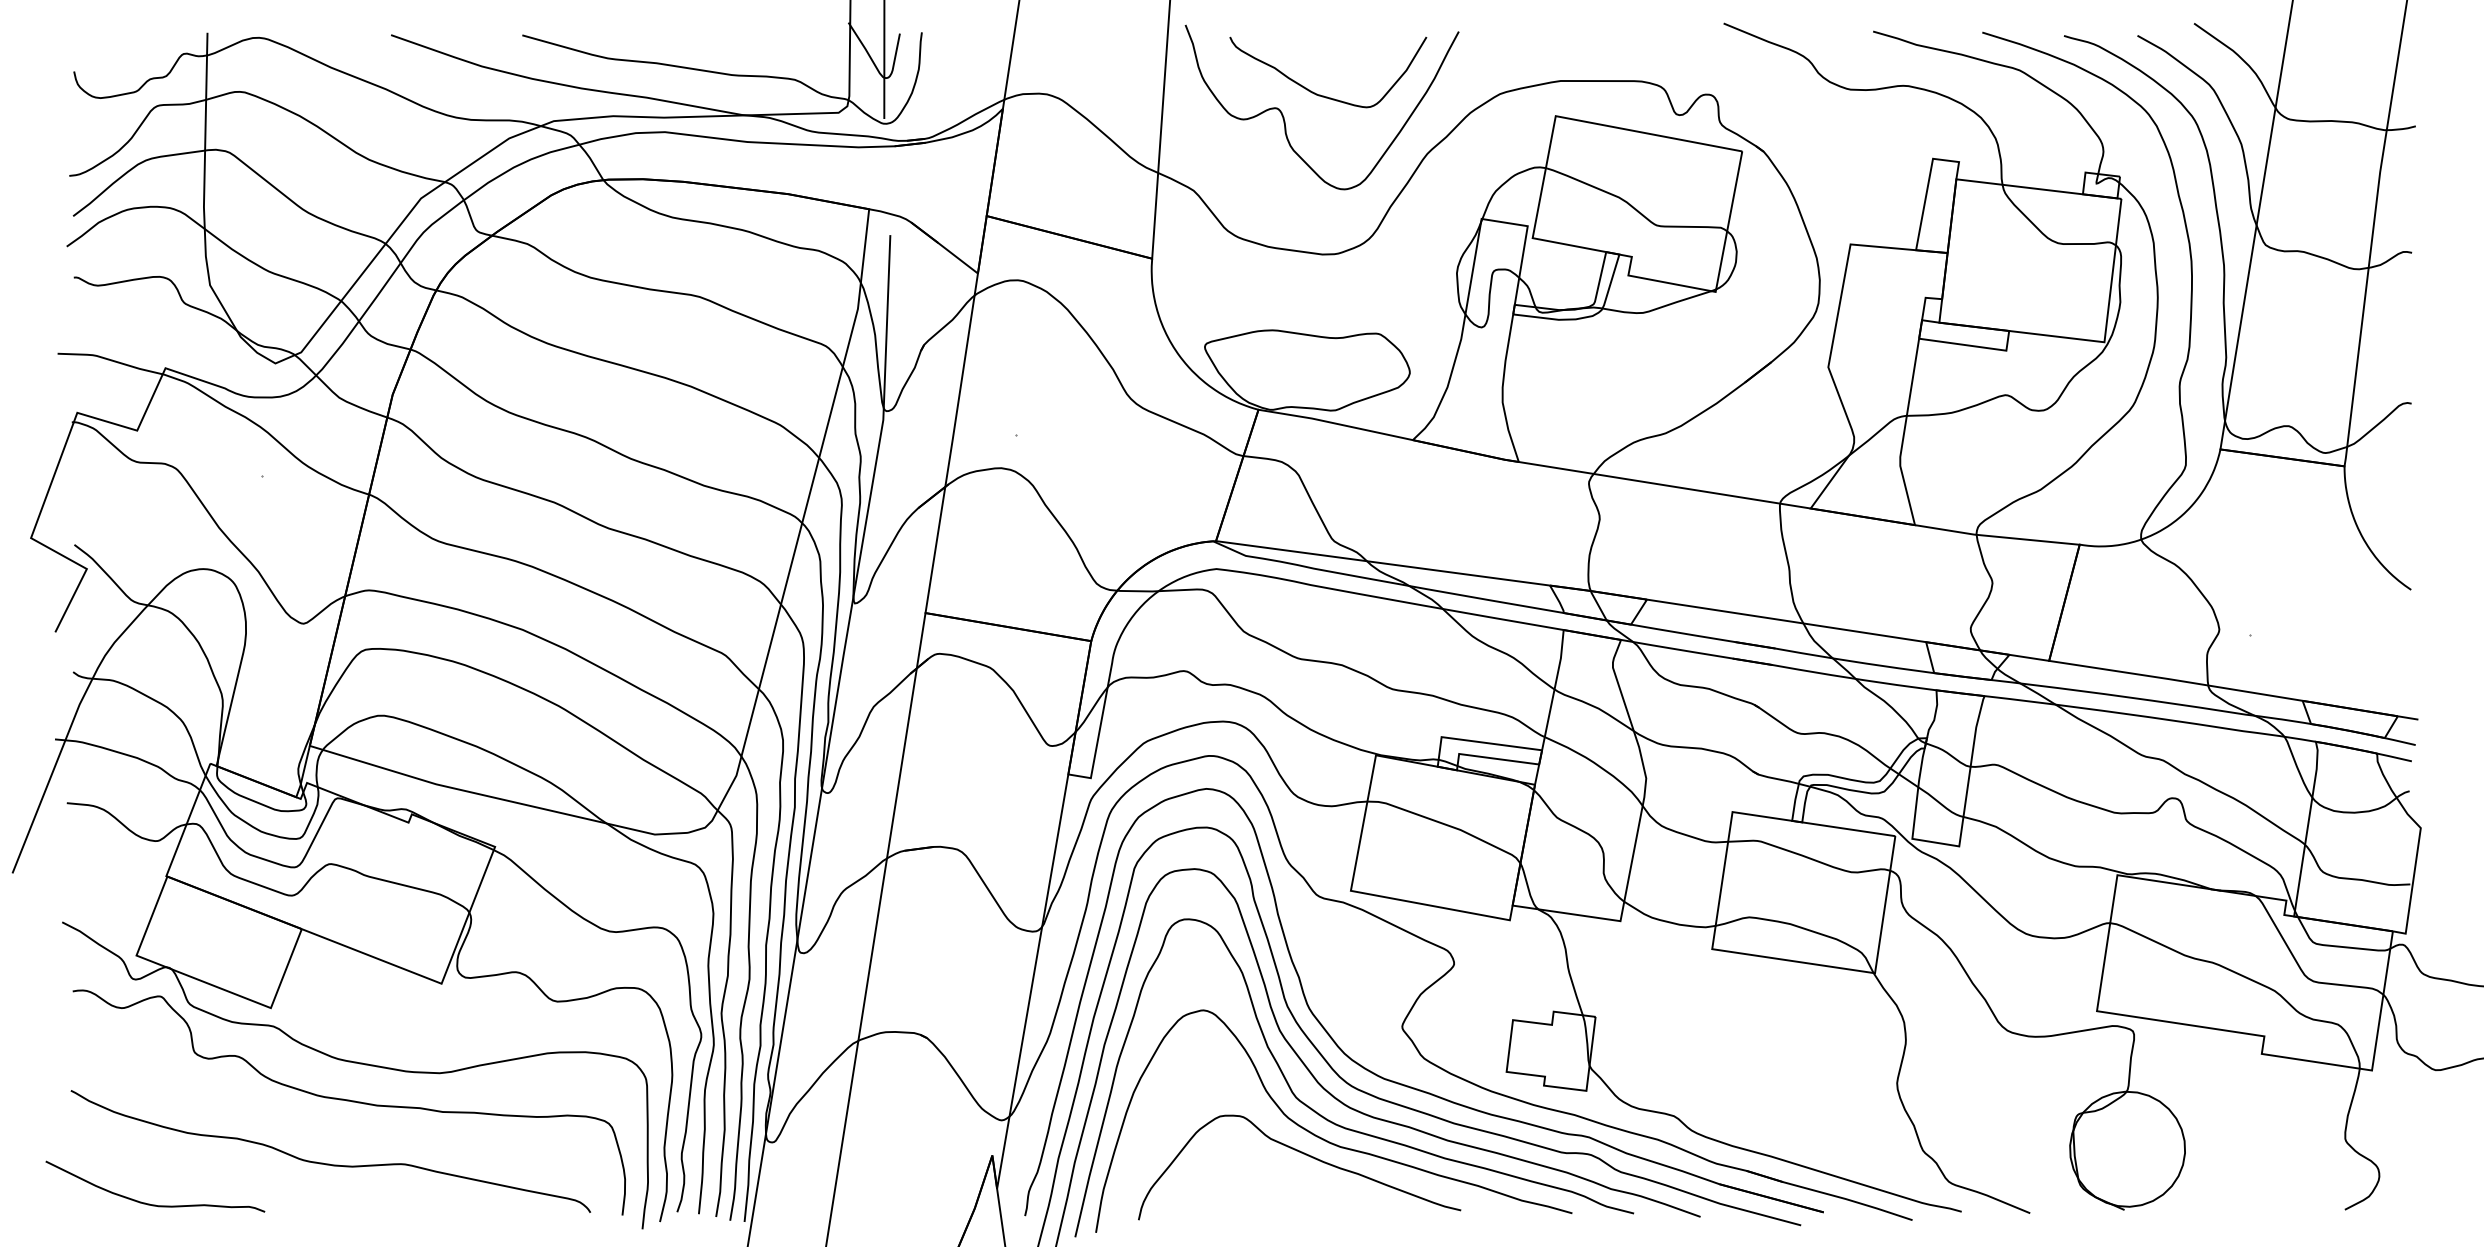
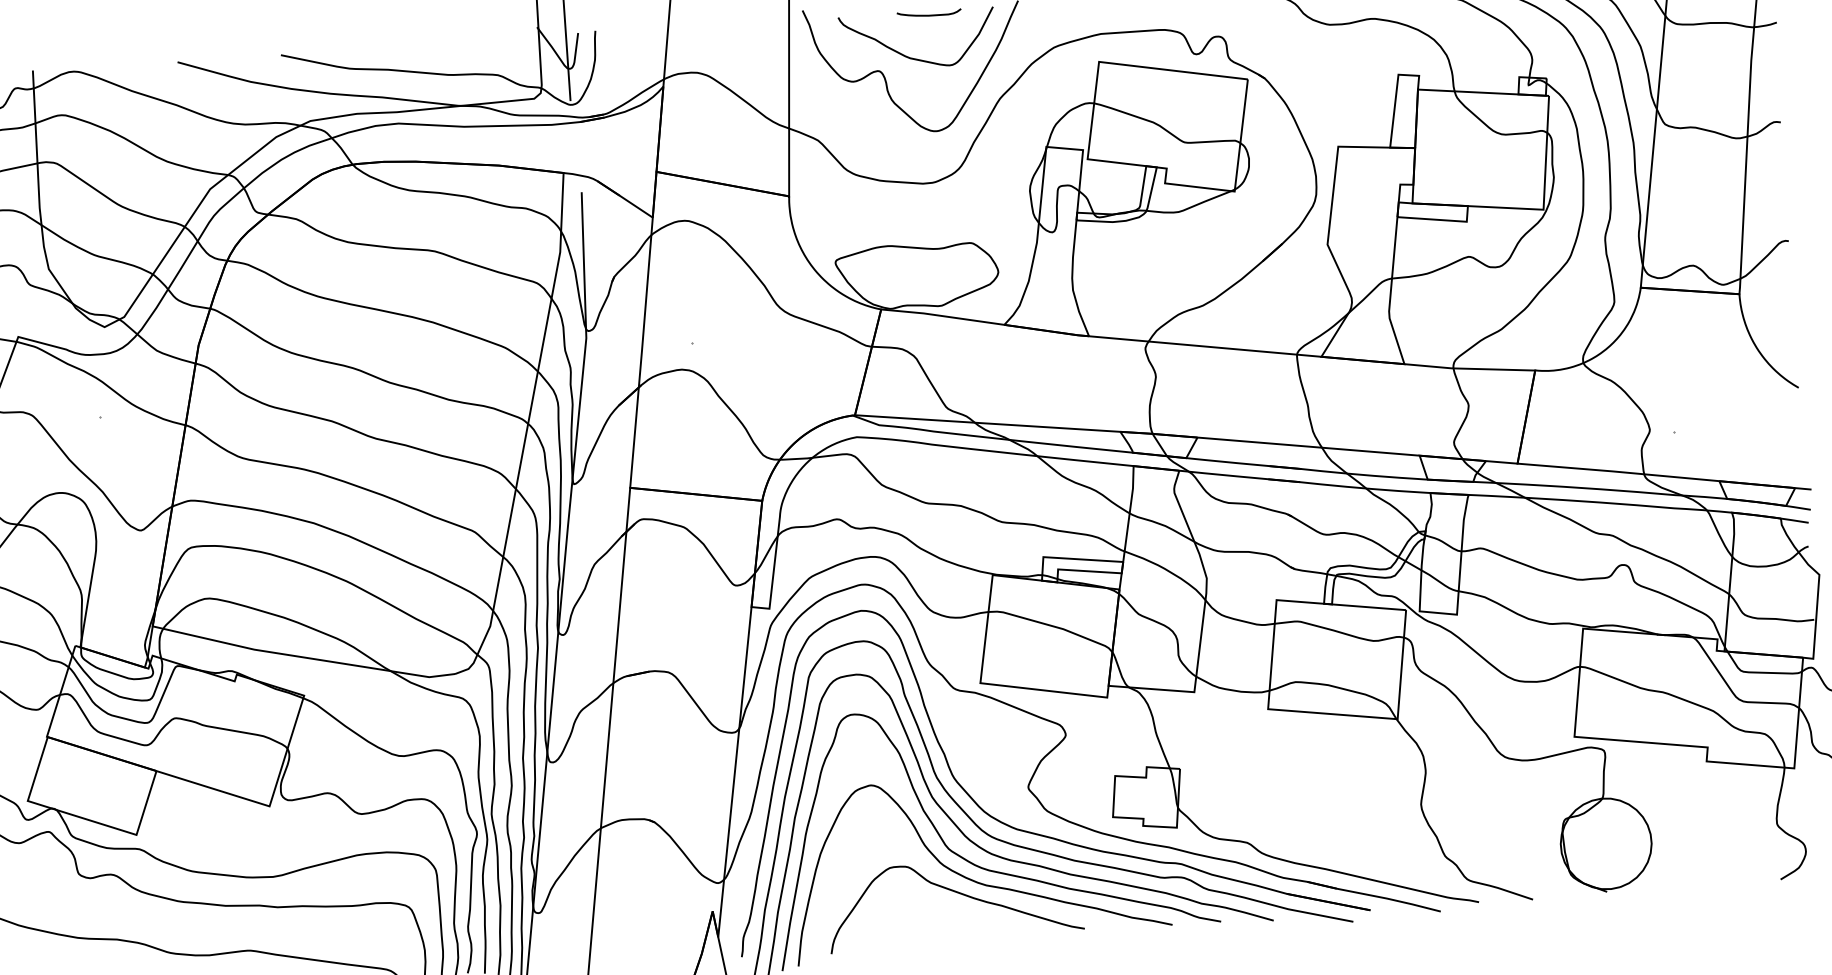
curve: (1345, 41) -> (929, 14), added

